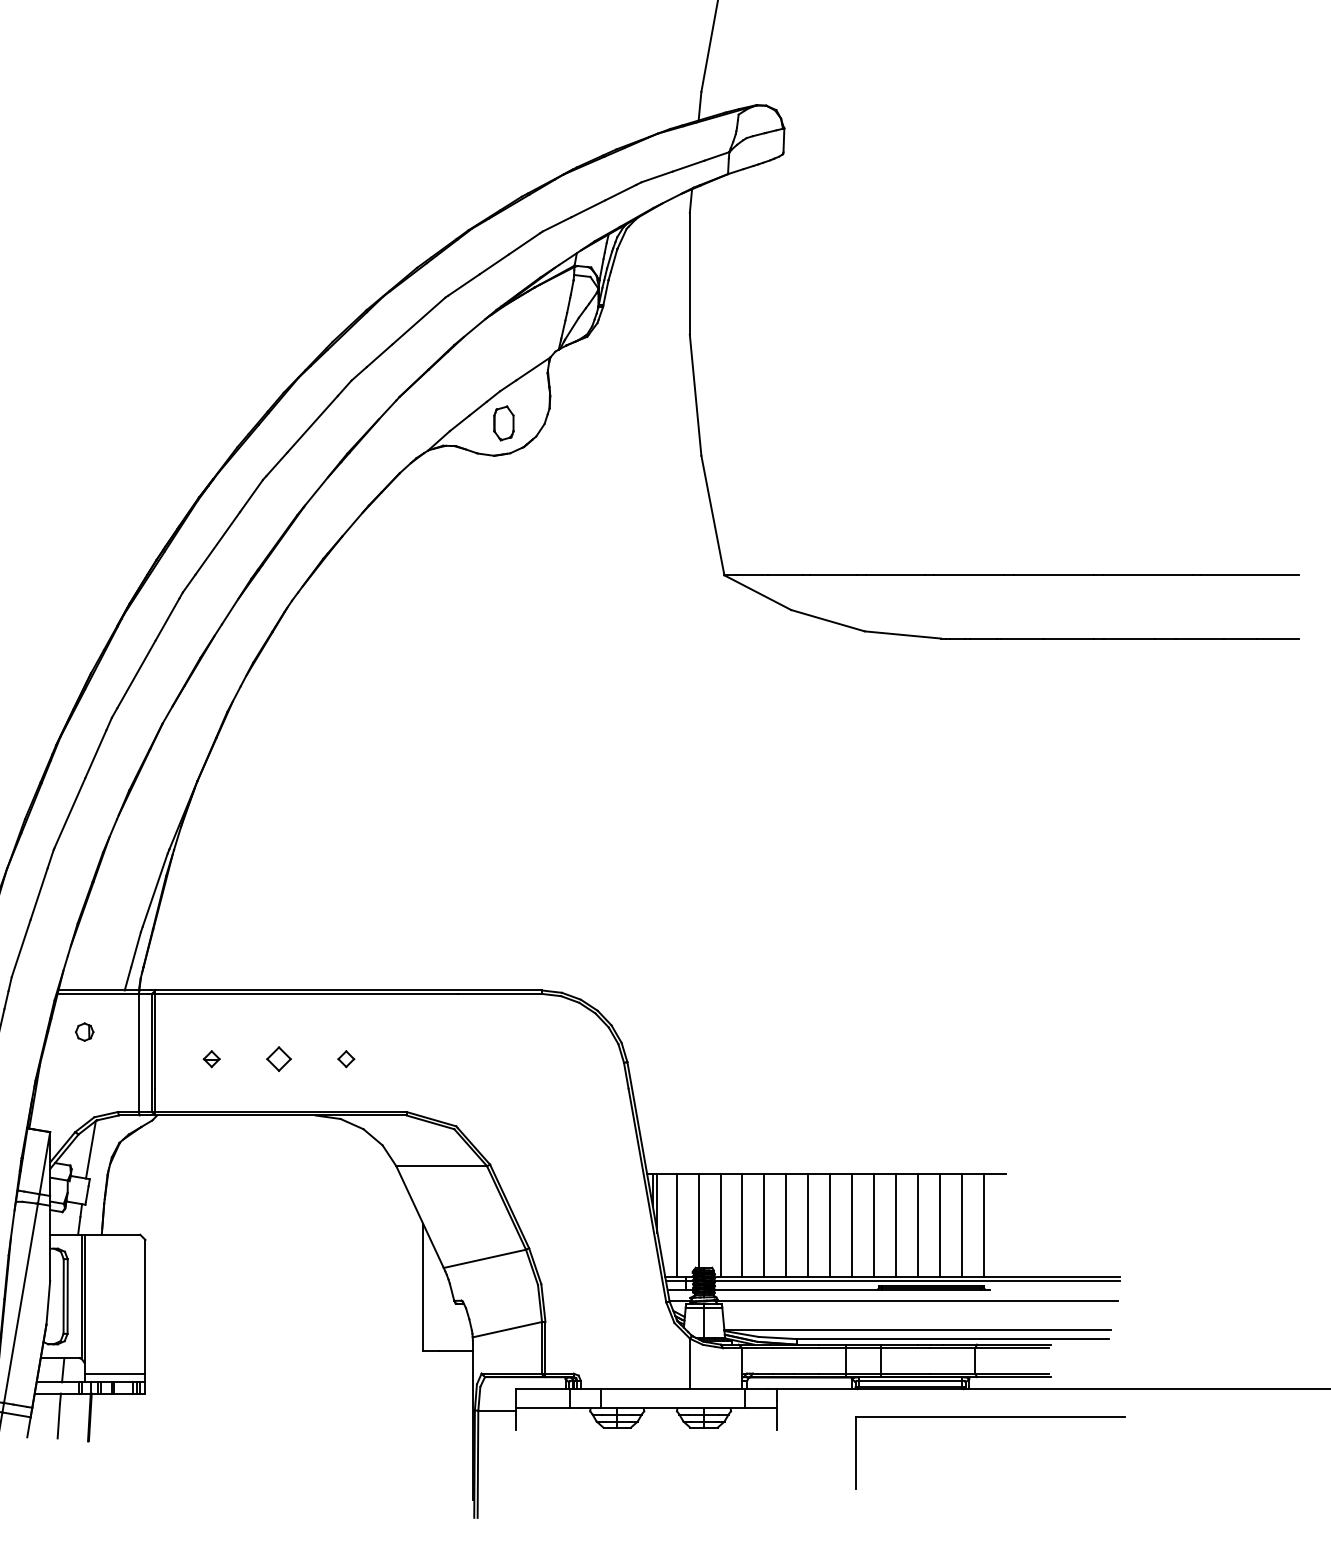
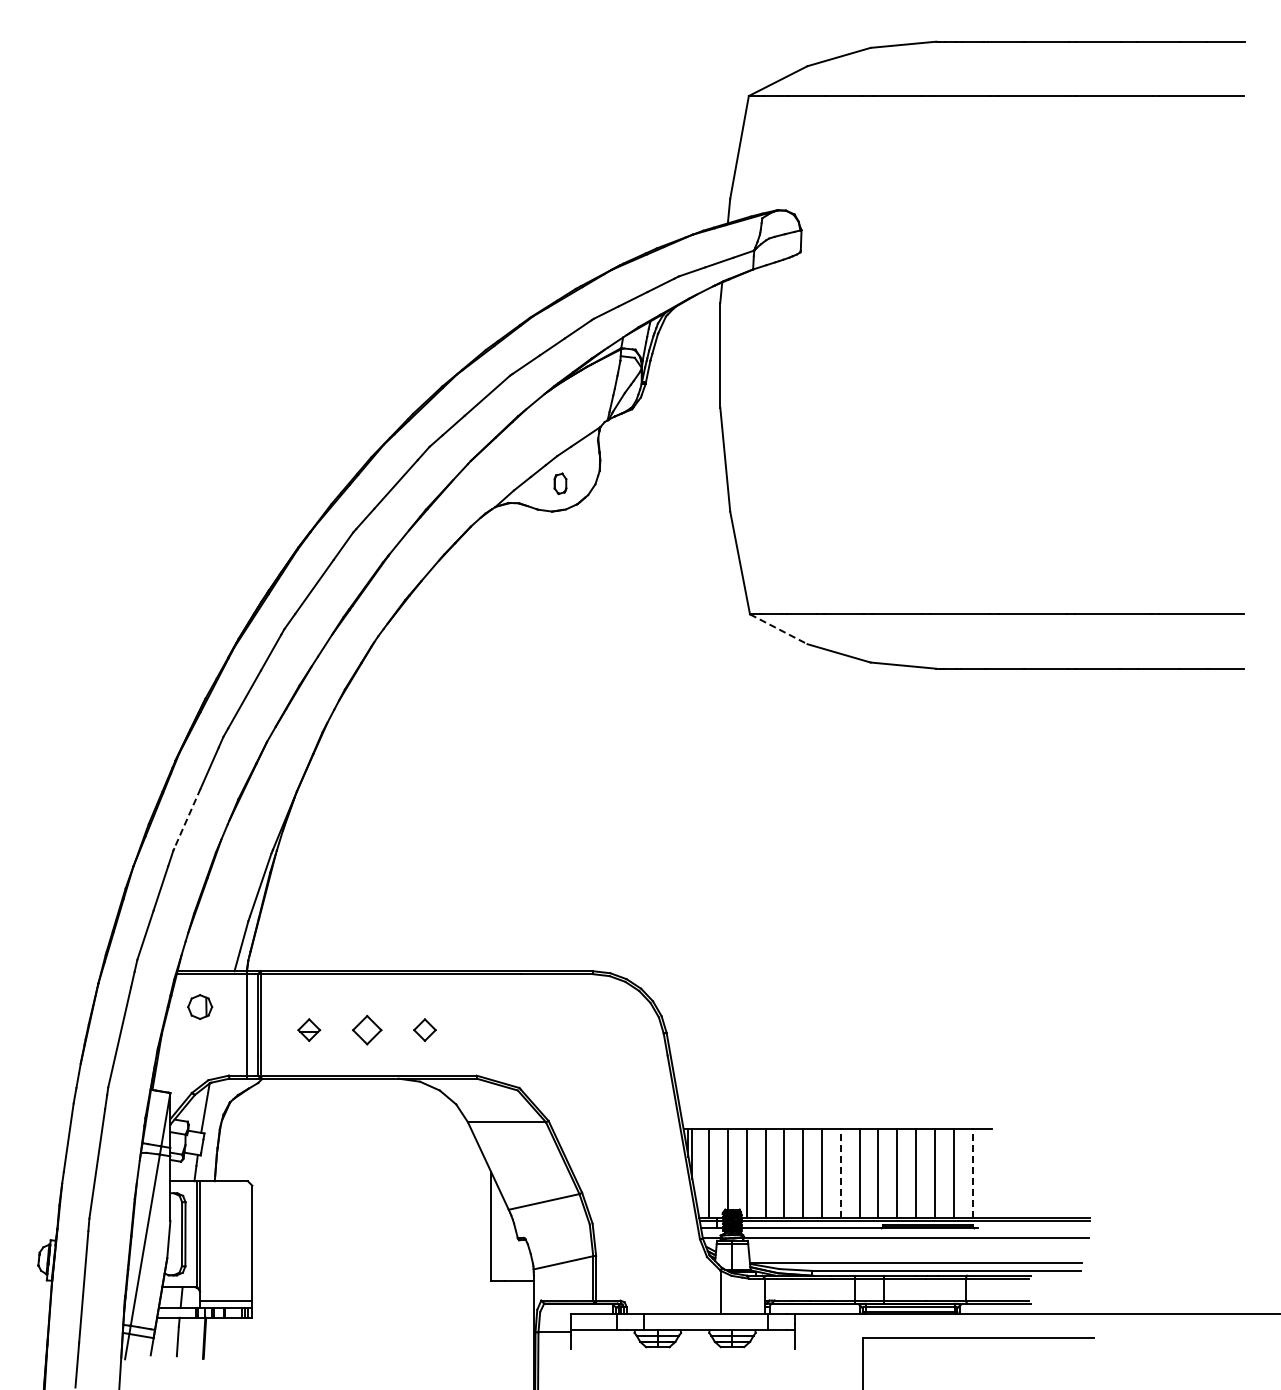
part: (503, 423) -> (560, 483), size x0.7
line: (758, 592) -> (779, 629), solid -> dashed
line: (70, 812) -> (187, 818), solid -> dashed
part: (84, 1031) -> (199, 1006), size x1.6
part: (211, 1059) -> (309, 1030), size x1.6
part: (278, 1059) -> (366, 1030), size x1.4
part: (345, 1059) -> (424, 1030), size x1.6
line: (829, 1225) -> (840, 1173), solid -> dashed
line: (983, 1225) -> (972, 1173), solid -> dashed

